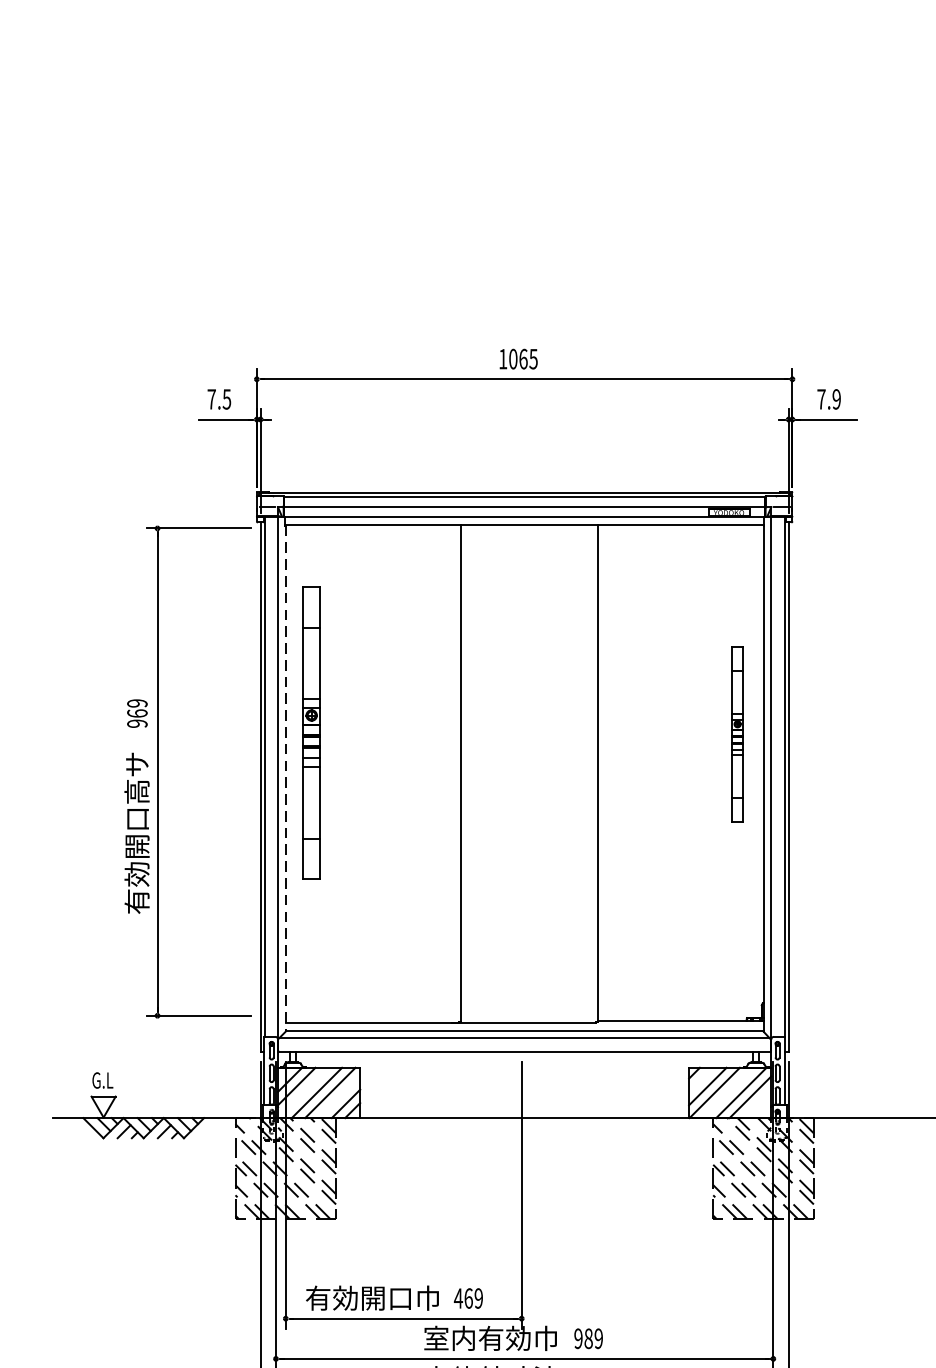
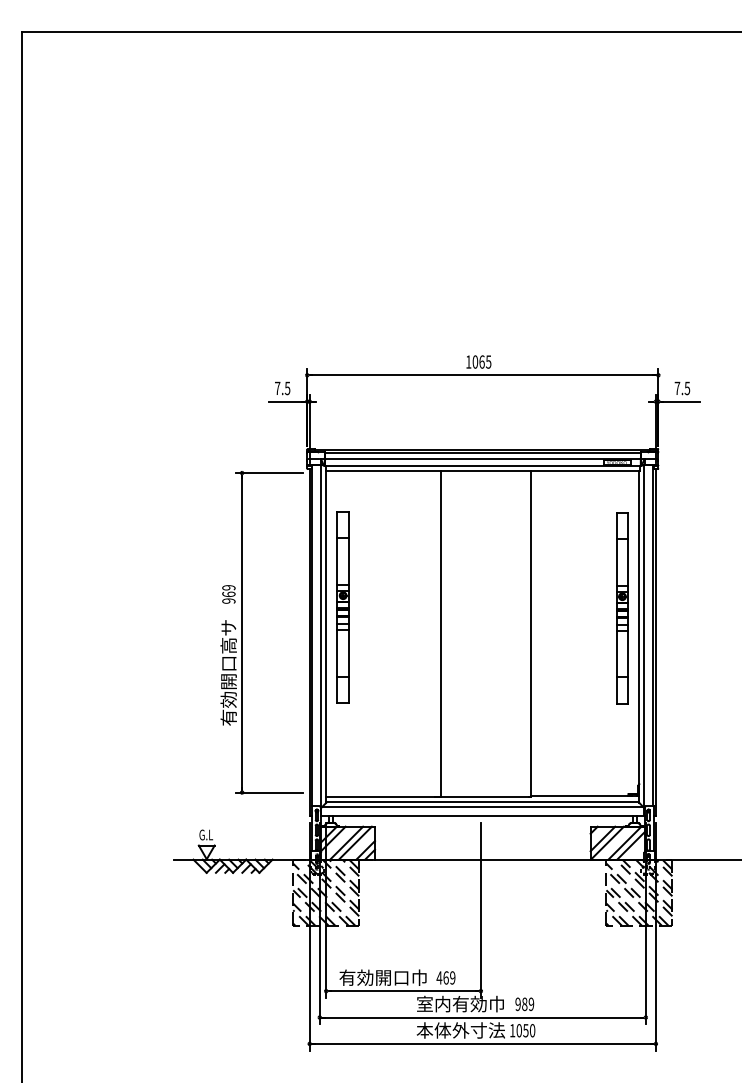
text: (836, 397) -> (687, 387), 7.9 -> 7.5
part: (737, 735) -> (622, 608), size x1.67
line: (286, 779) -> (326, 637), dashed -> solid

